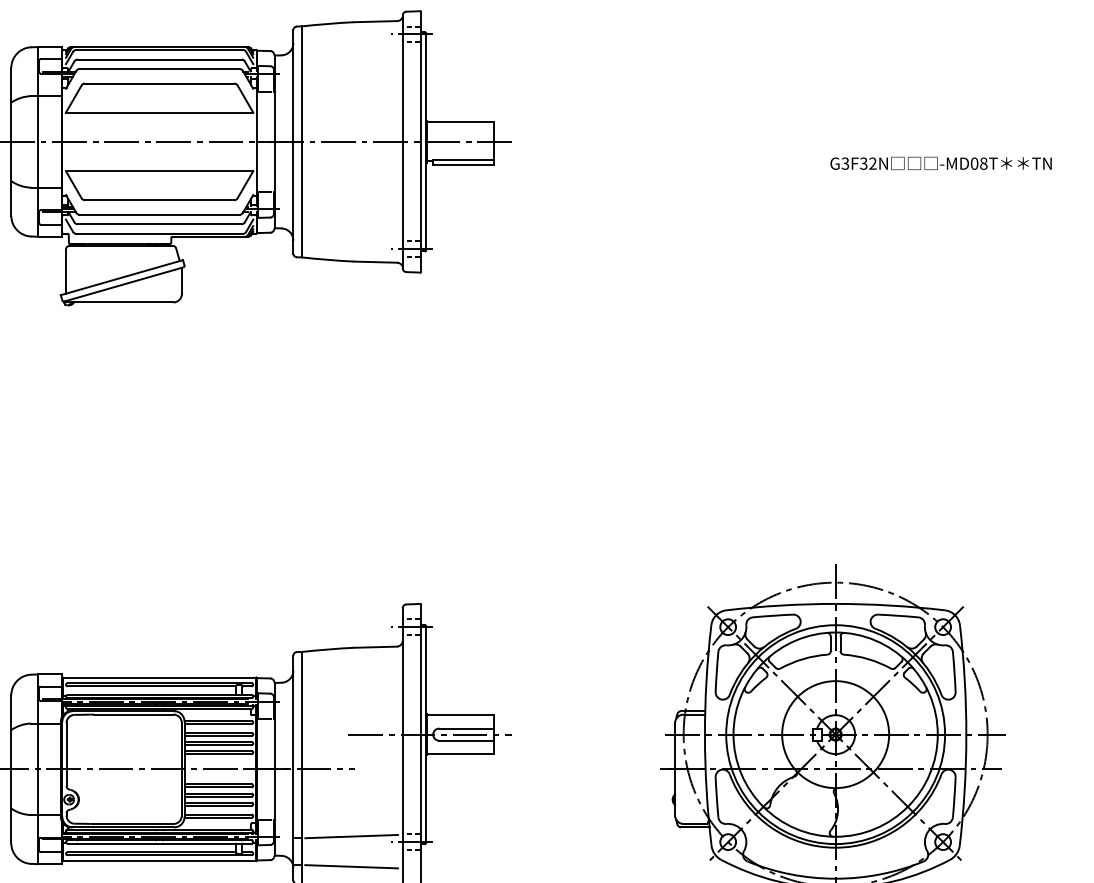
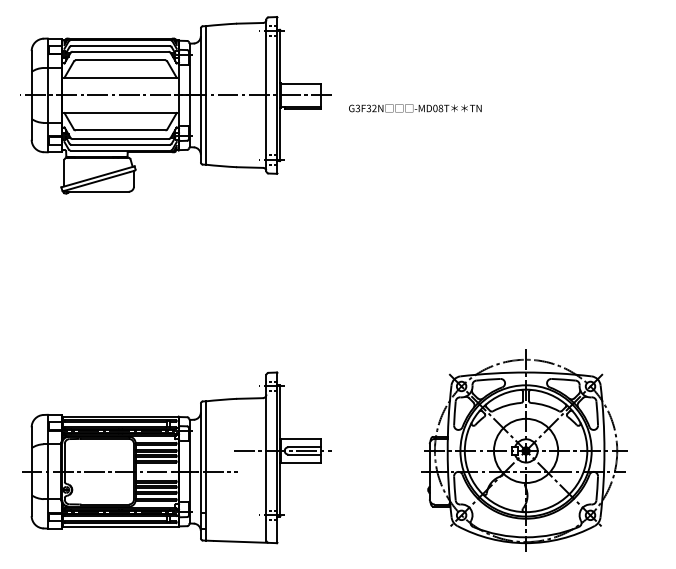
text: (941, 163) -> (415, 108), moved
line: (351, 837) -> (235, 512), removed
line: (351, 867) -> (235, 530), removed

